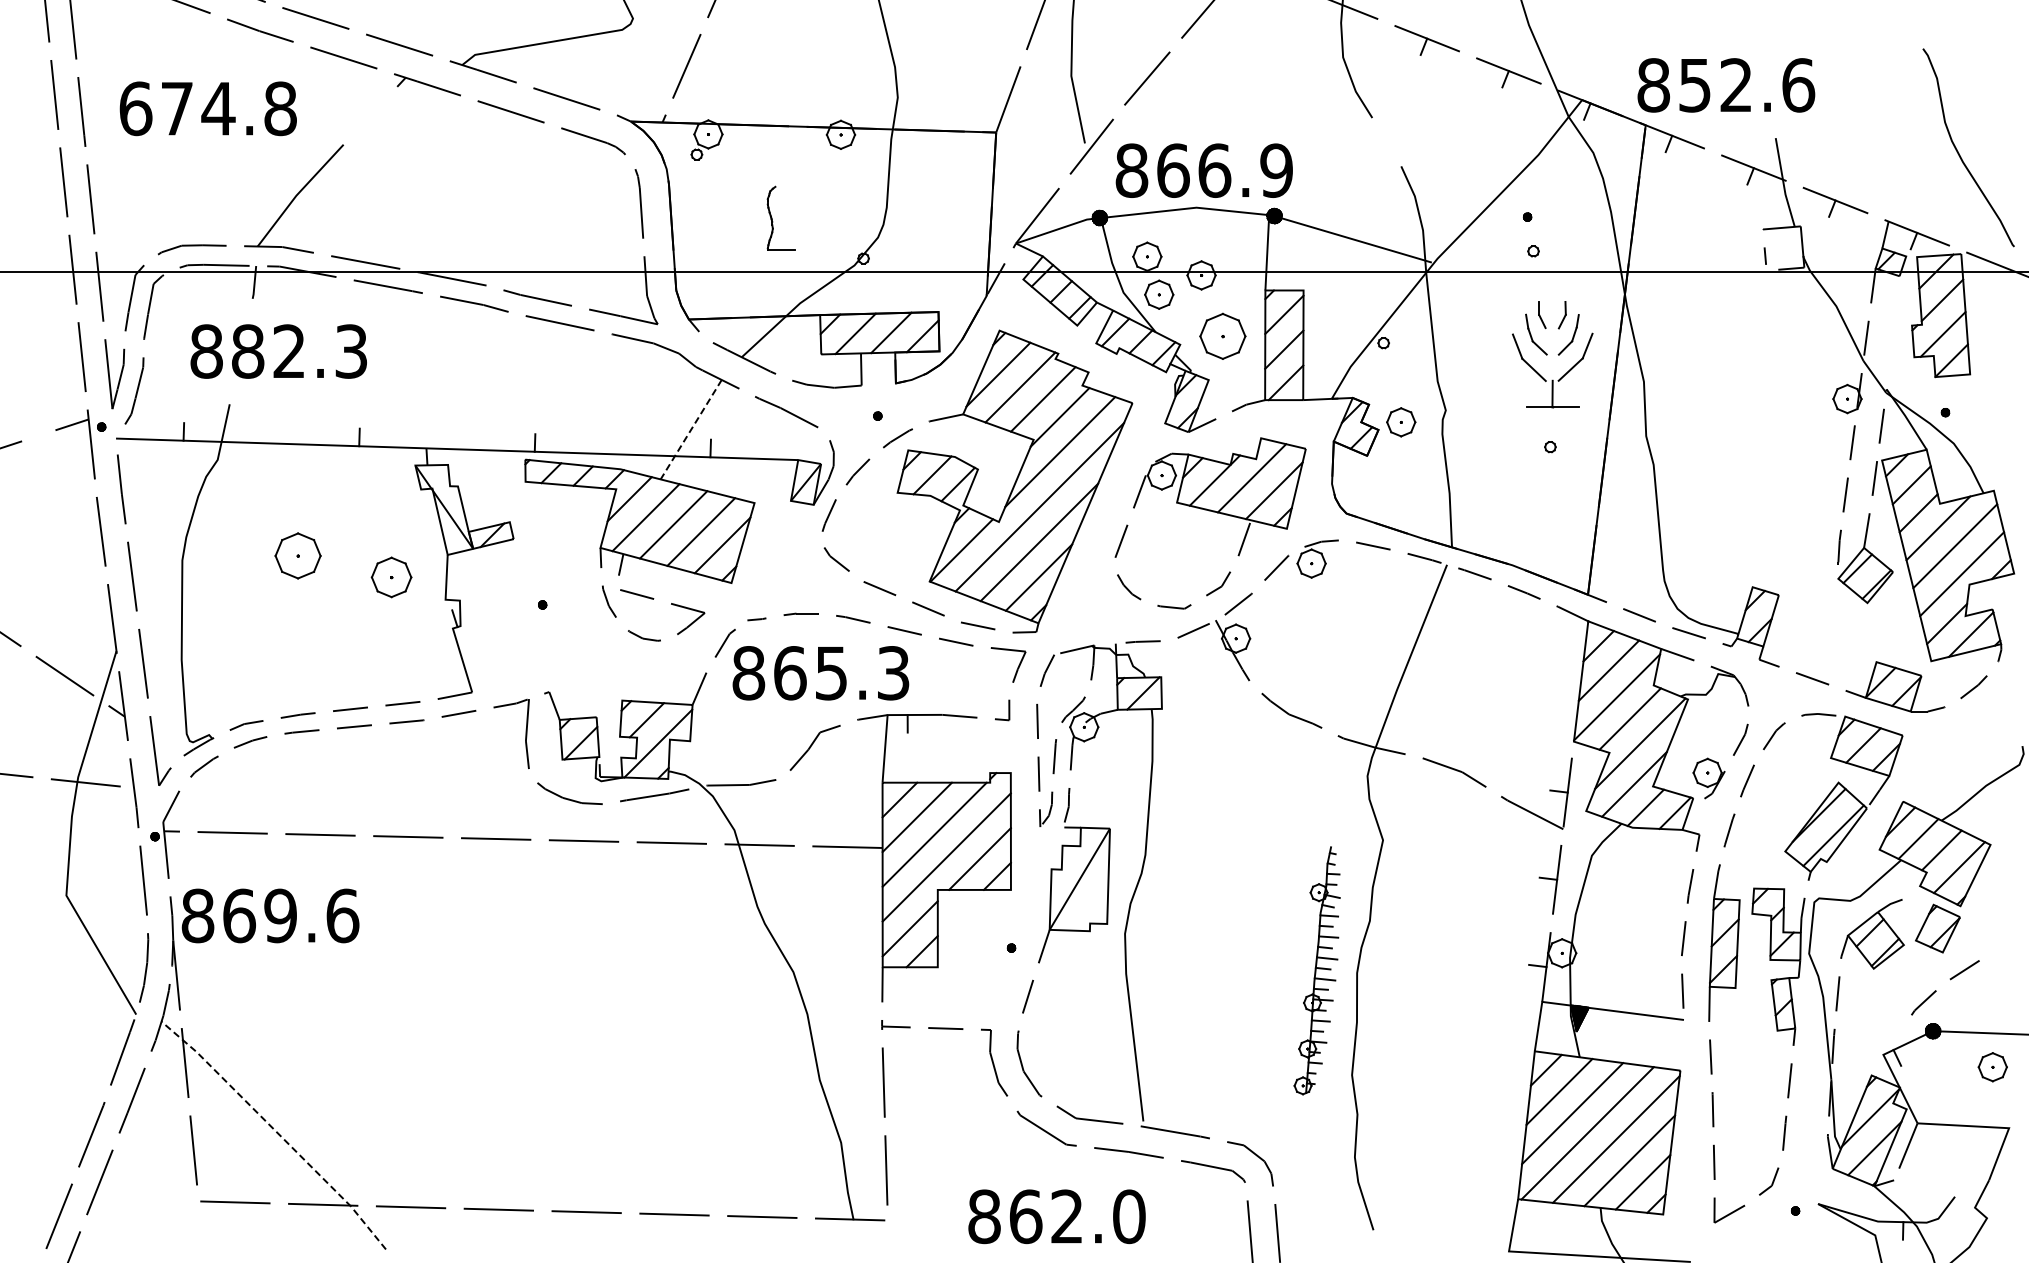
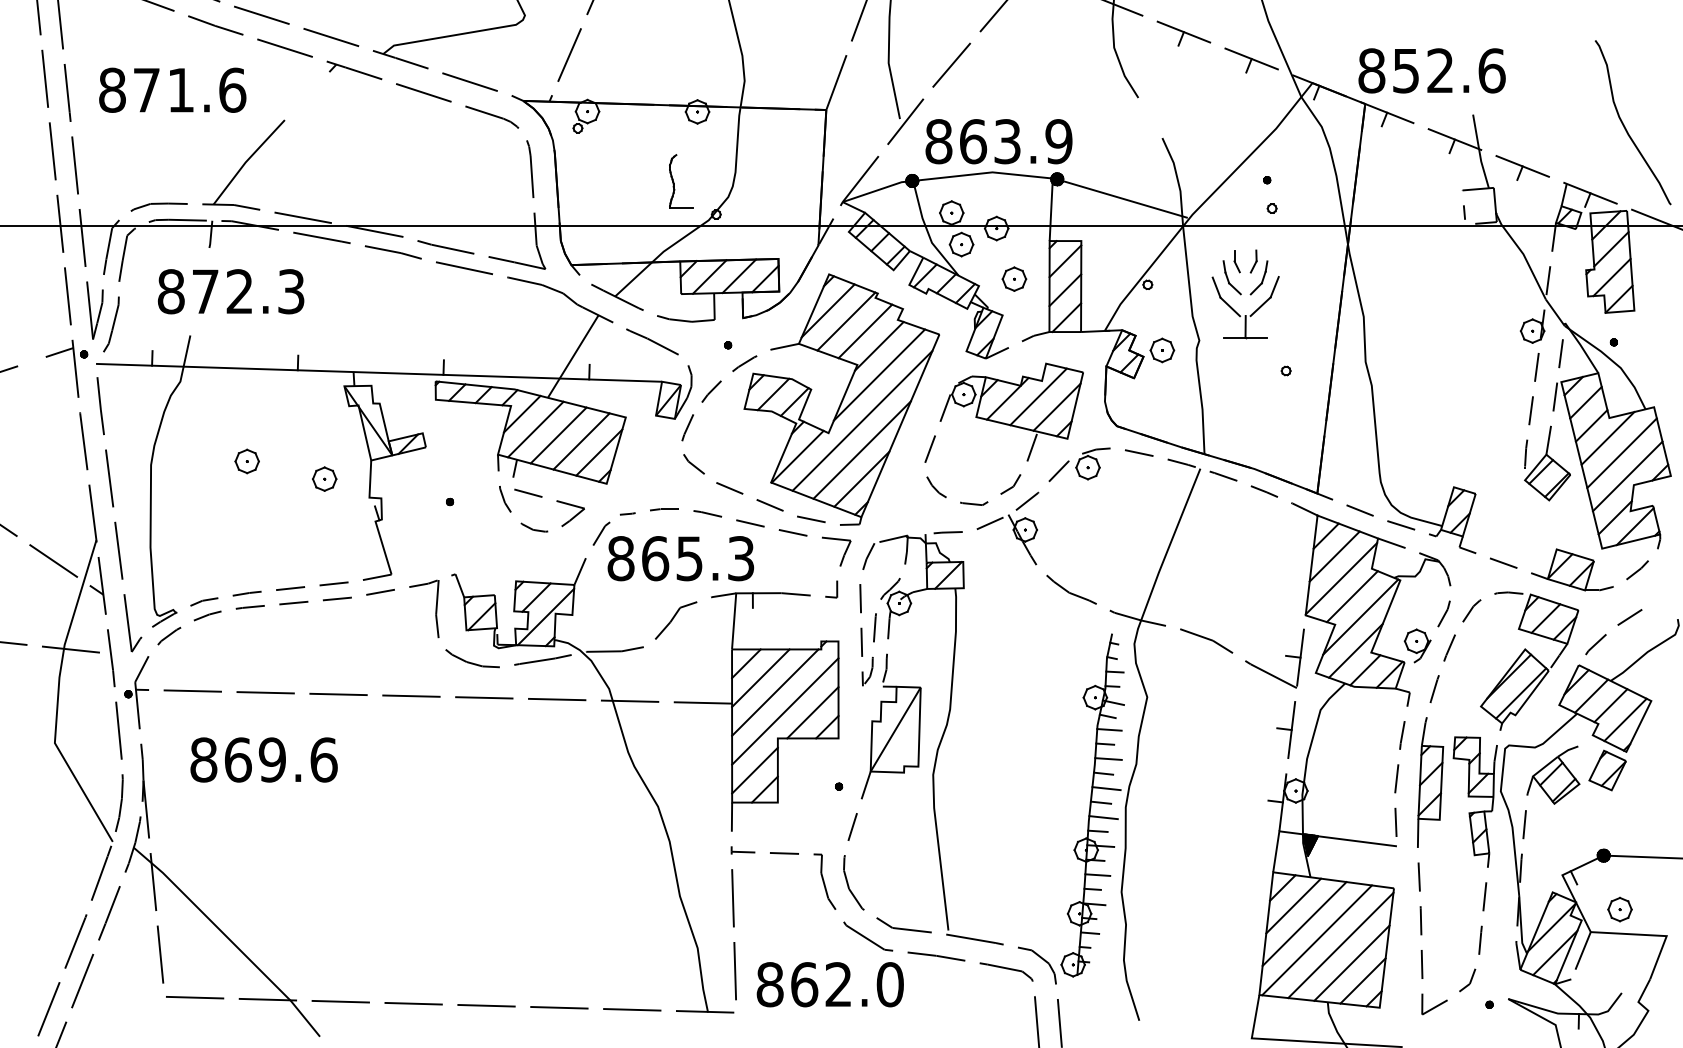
text: (208, 108) -> (172, 90), 674.8 -> 871.6
text: (1214, 170) -> (1007, 141), 866.9 -> 863.9
part: (772, 217) -> (673, 180), moved
part: (1222, 336) -> (1014, 279), size x0.62
text: (248, 351) -> (205, 291), 882.3 -> 872.3
part: (1552, 354) -> (1245, 294), moved
line: (690, 430) -> (572, 357), dashed -> solid
part: (298, 556) -> (247, 461), size x0.62
part: (391, 577) -> (324, 479), size x0.71
text: (270, 915) -> (264, 759), moved
part: (1316, 970) -> (1092, 805), size x1.67
line: (1950, 980) -> (1618, 626), moved
part: (1992, 1067) -> (1619, 909), moved
line: (277, 1132) -> (230, 939), dashed -> solid
text: (1056, 1216) -> (829, 984), moved

